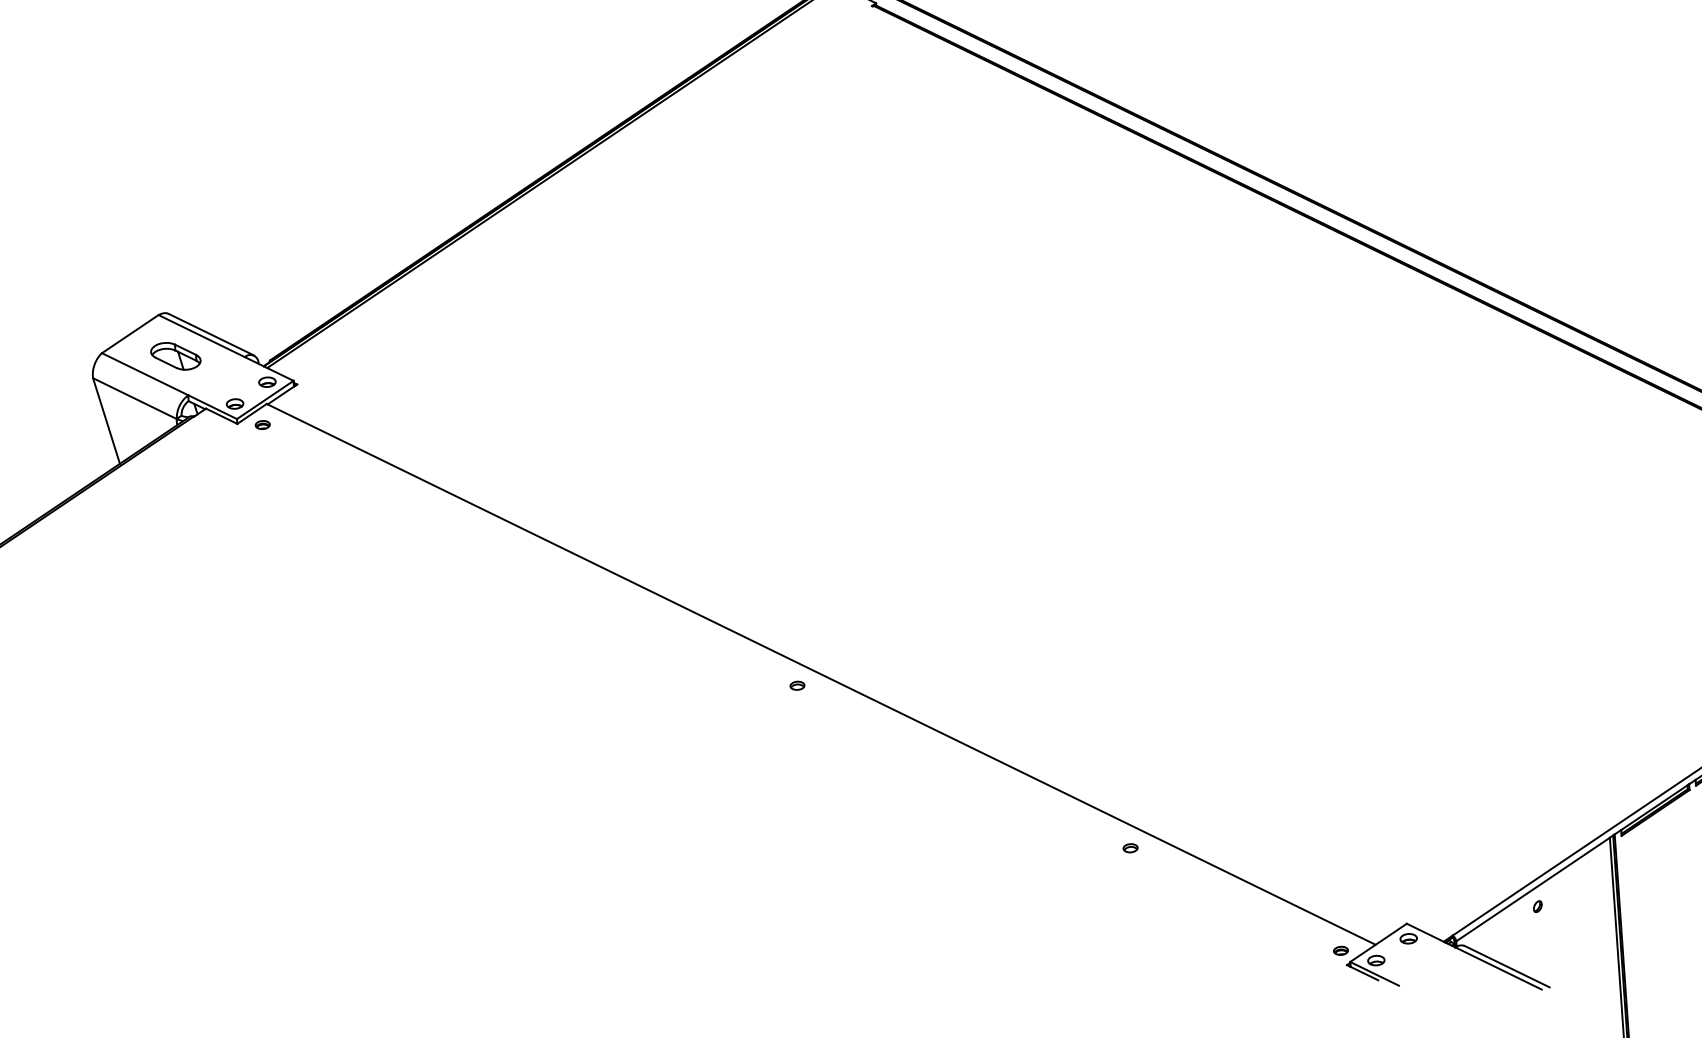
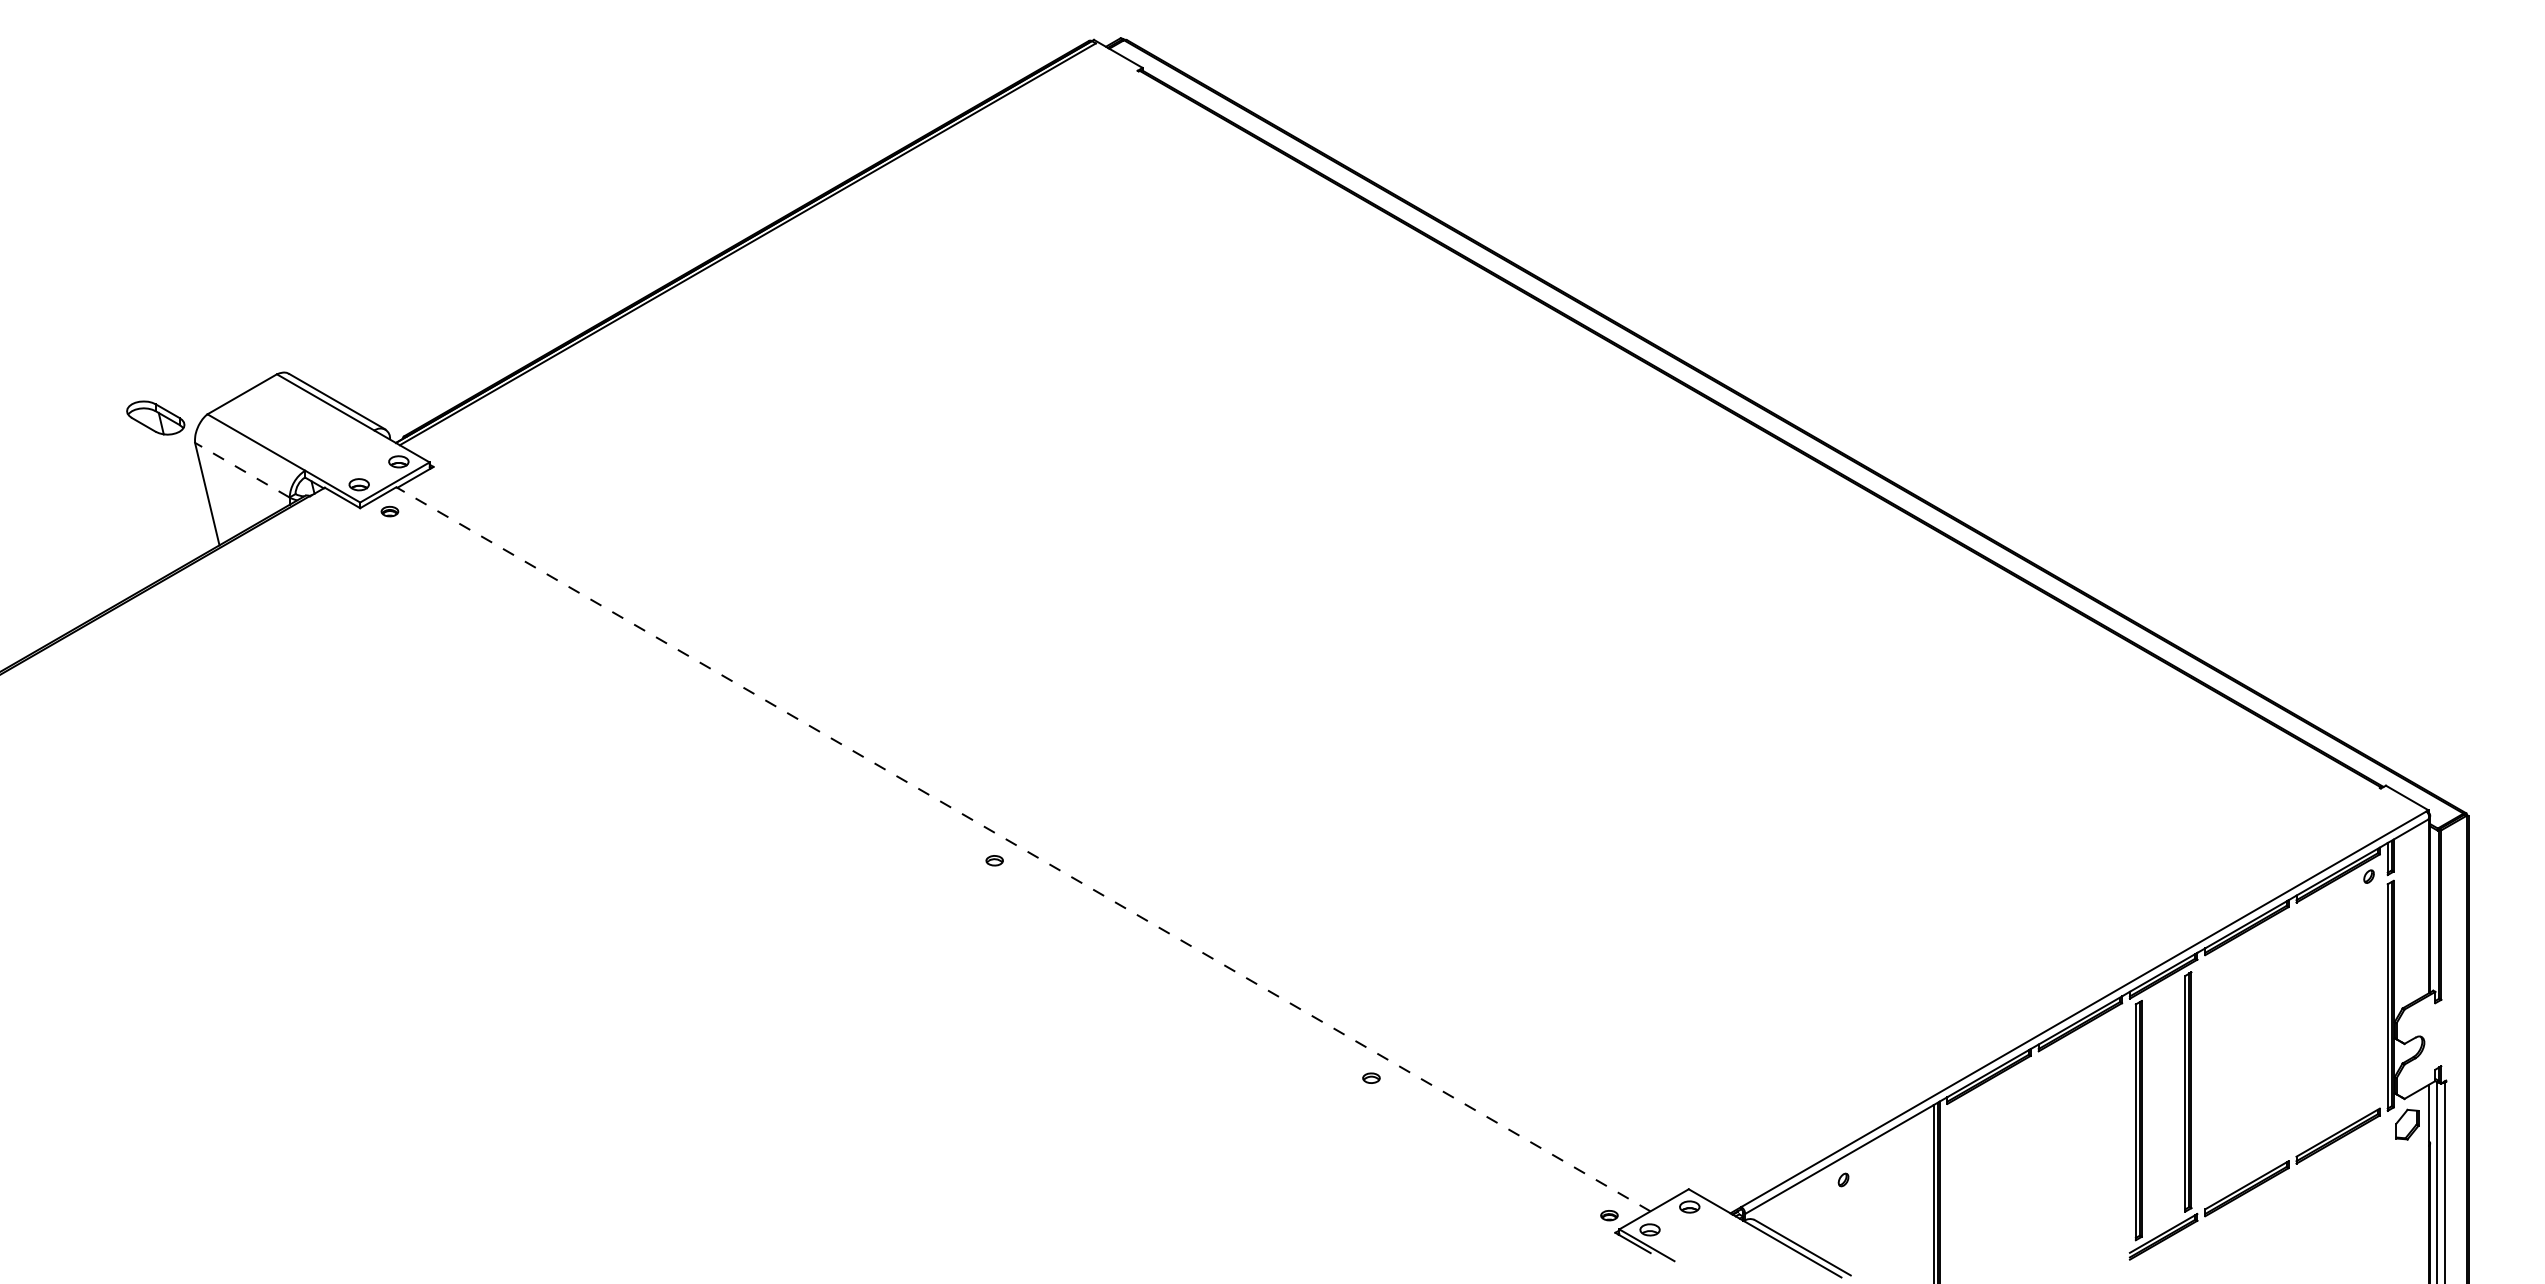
part: (175, 355) -> (155, 417), moved
line: (135, 398) -> (242, 470), solid -> dashed
line: (821, 674) -> (1023, 849), solid -> dashed

